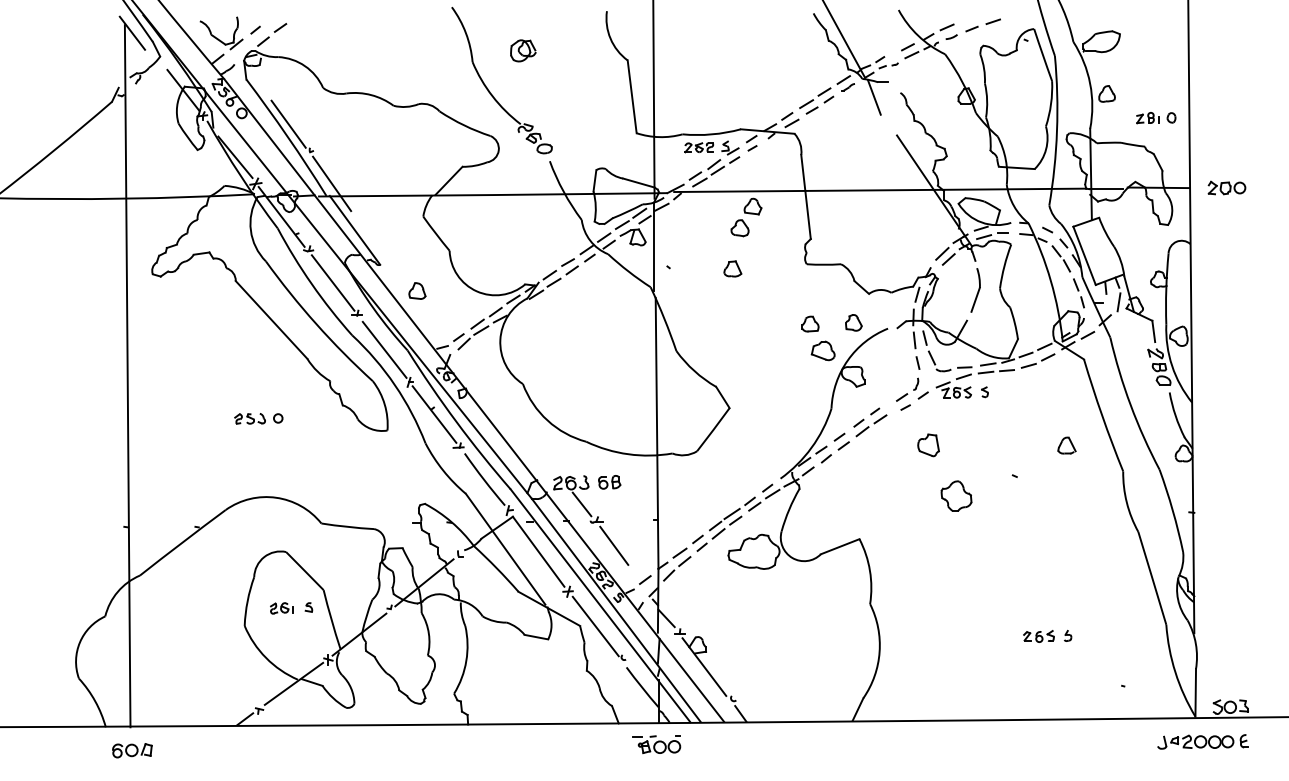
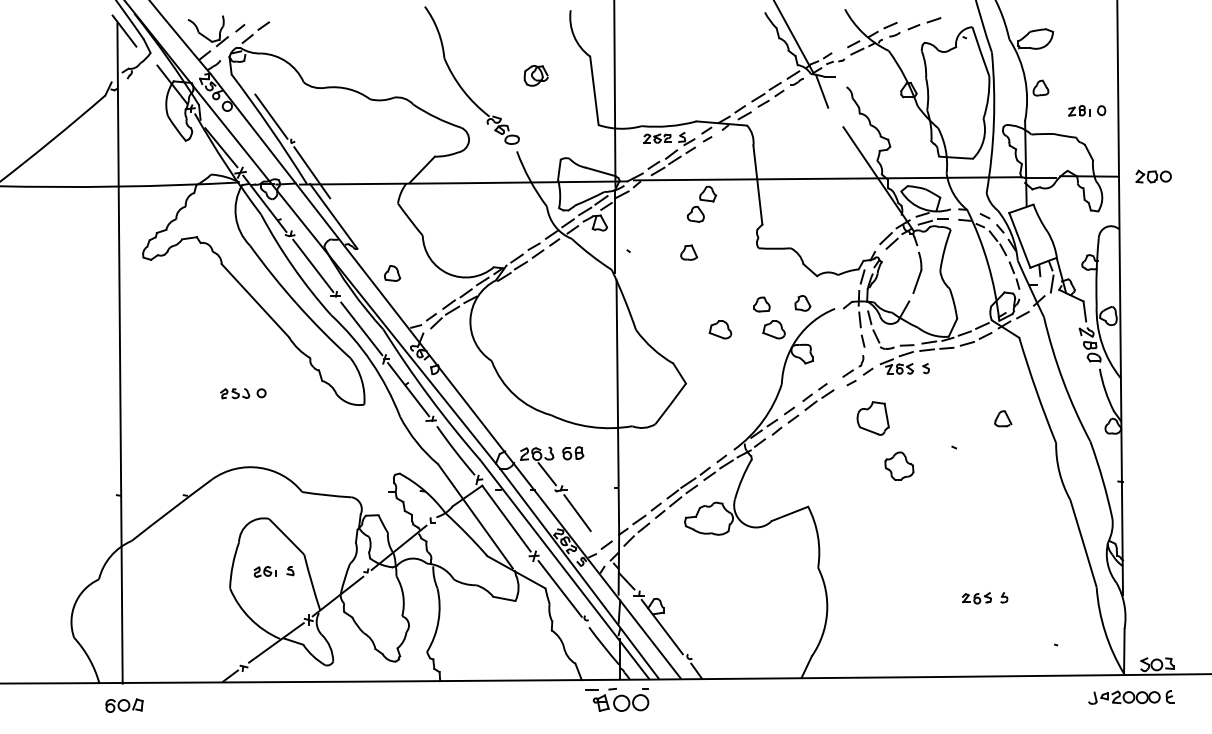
part: (523, 50) -> (536, 75), moved
part: (765, 350) -> (719, 329), added
part: (928, 445) -> (873, 418), size x1.6
part: (656, 744) -> (617, 699), size x1.4

